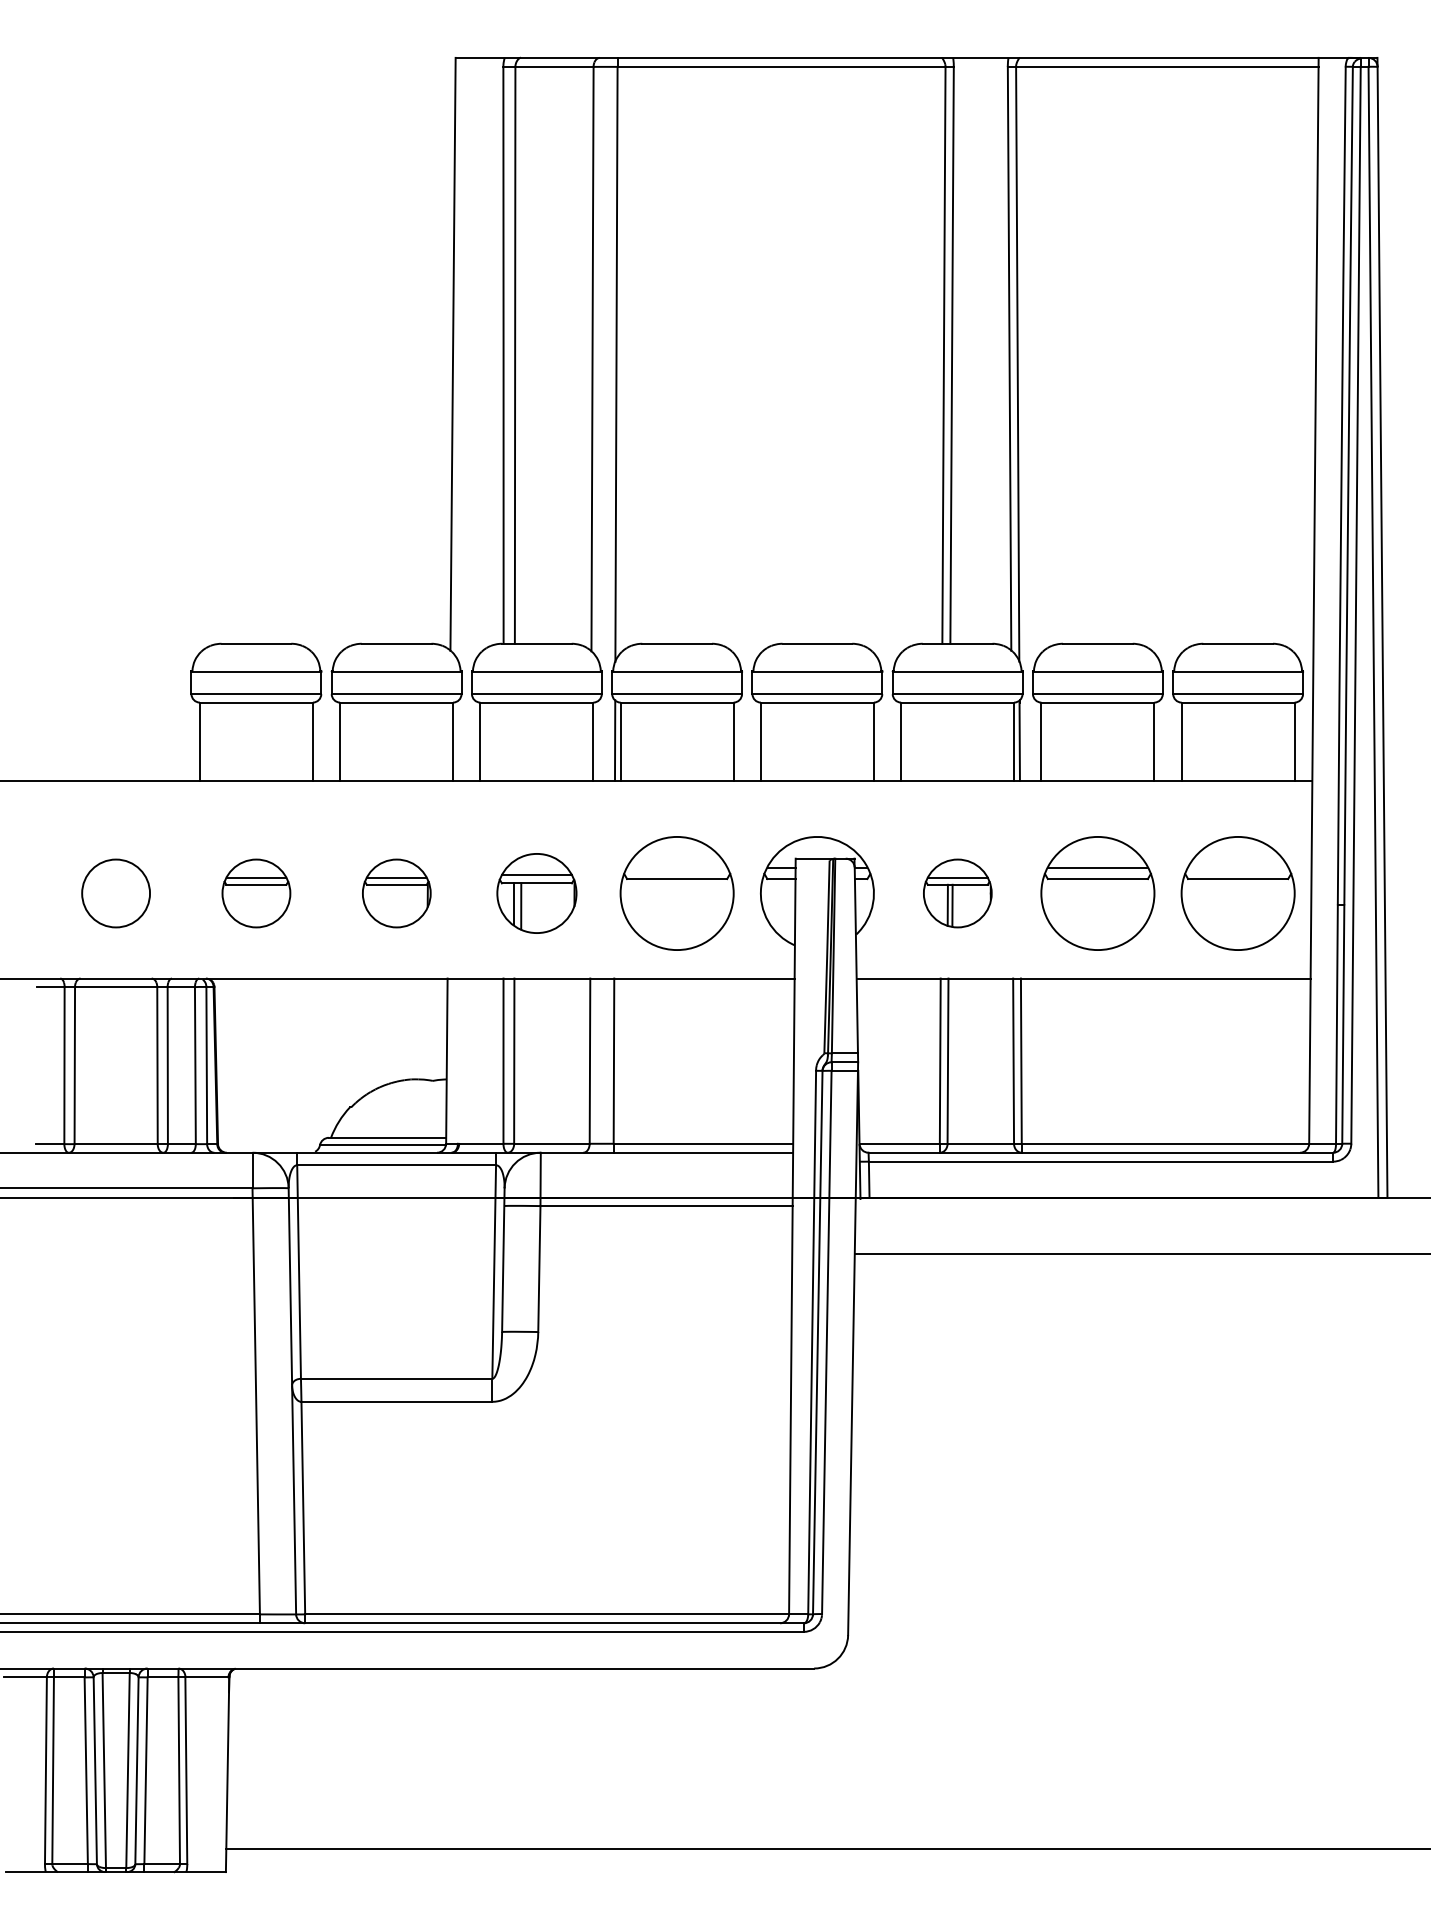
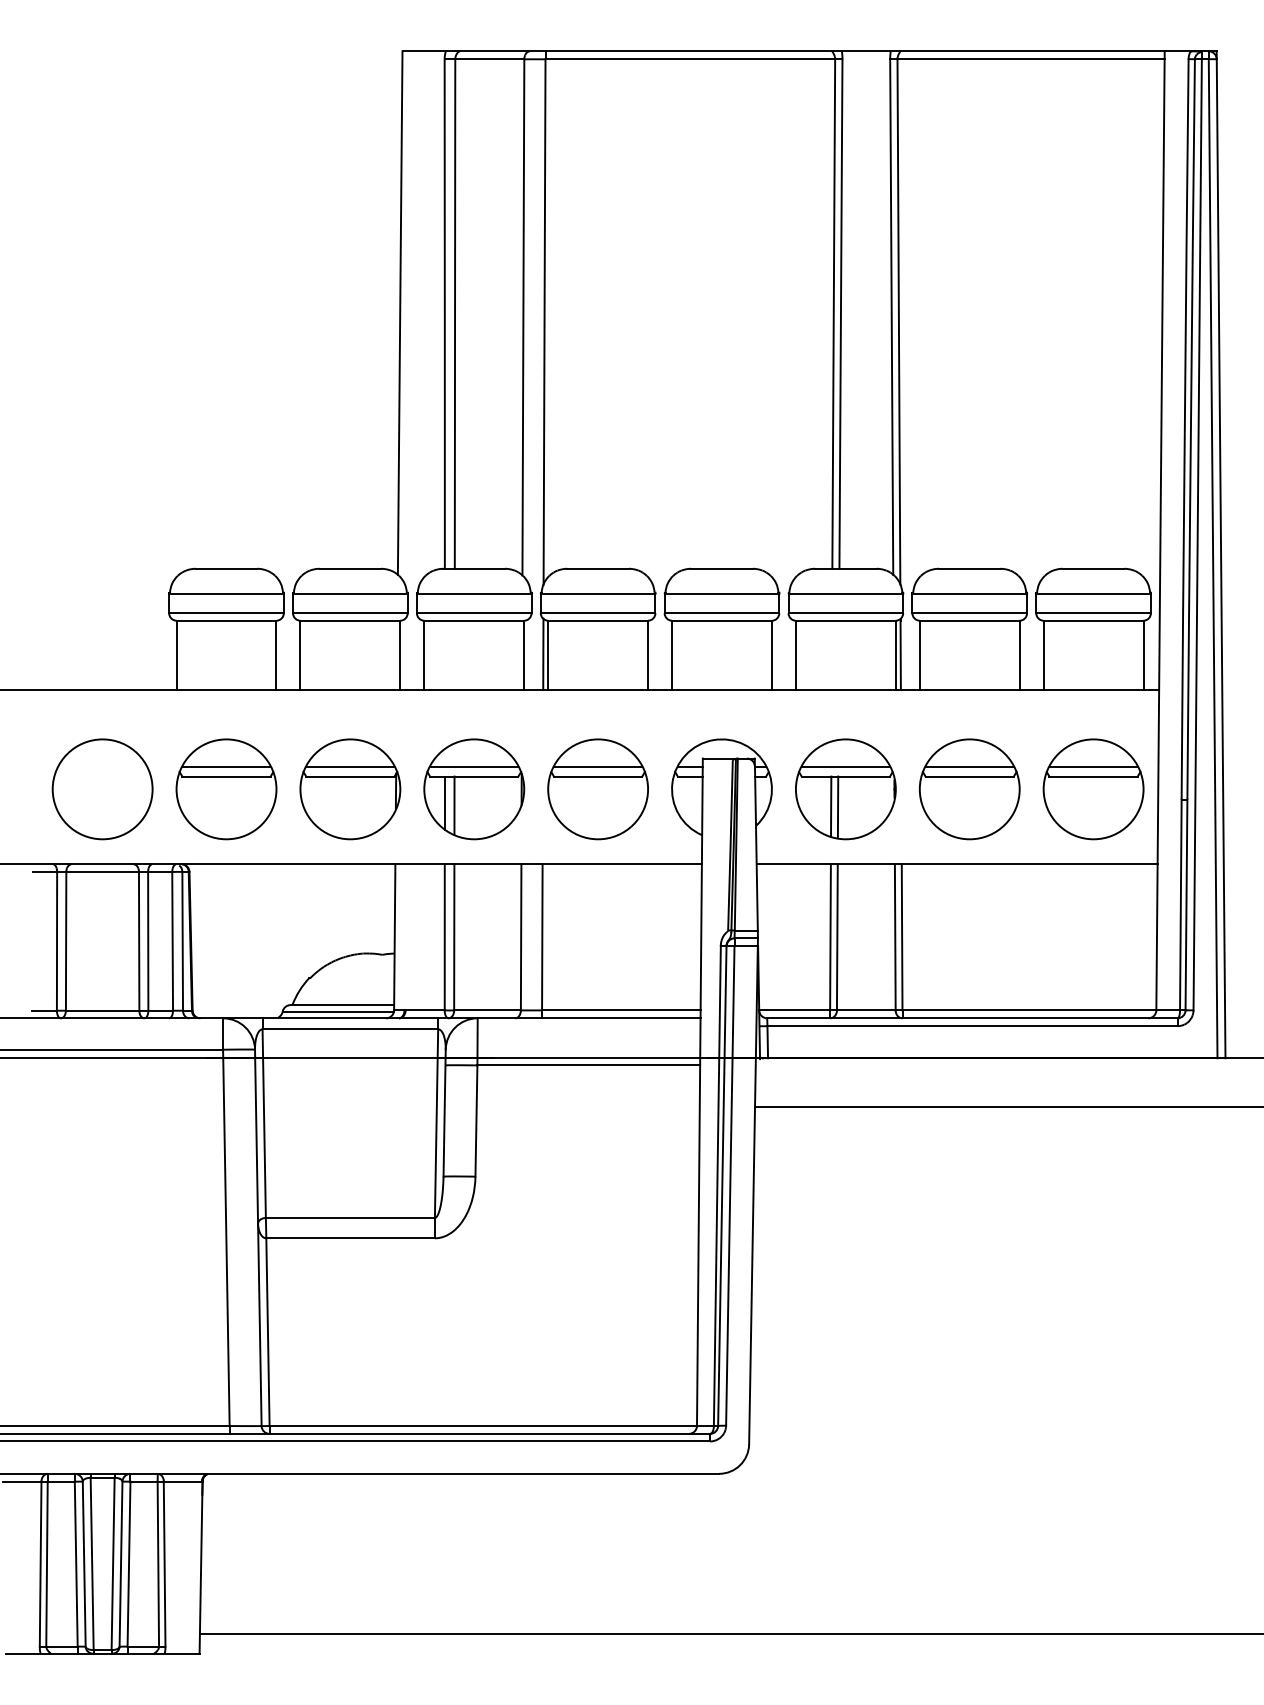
line: (676, 867) -> (597, 766), added
line: (1237, 867) -> (1093, 766), added
circle: (115, 893) -> (102, 789), size x1.67
part: (256, 893) -> (226, 789), size x1.67
part: (396, 893) -> (350, 789), size x1.67
part: (536, 893) -> (473, 789), size x1.43
part: (957, 893) -> (845, 789), size x1.67

